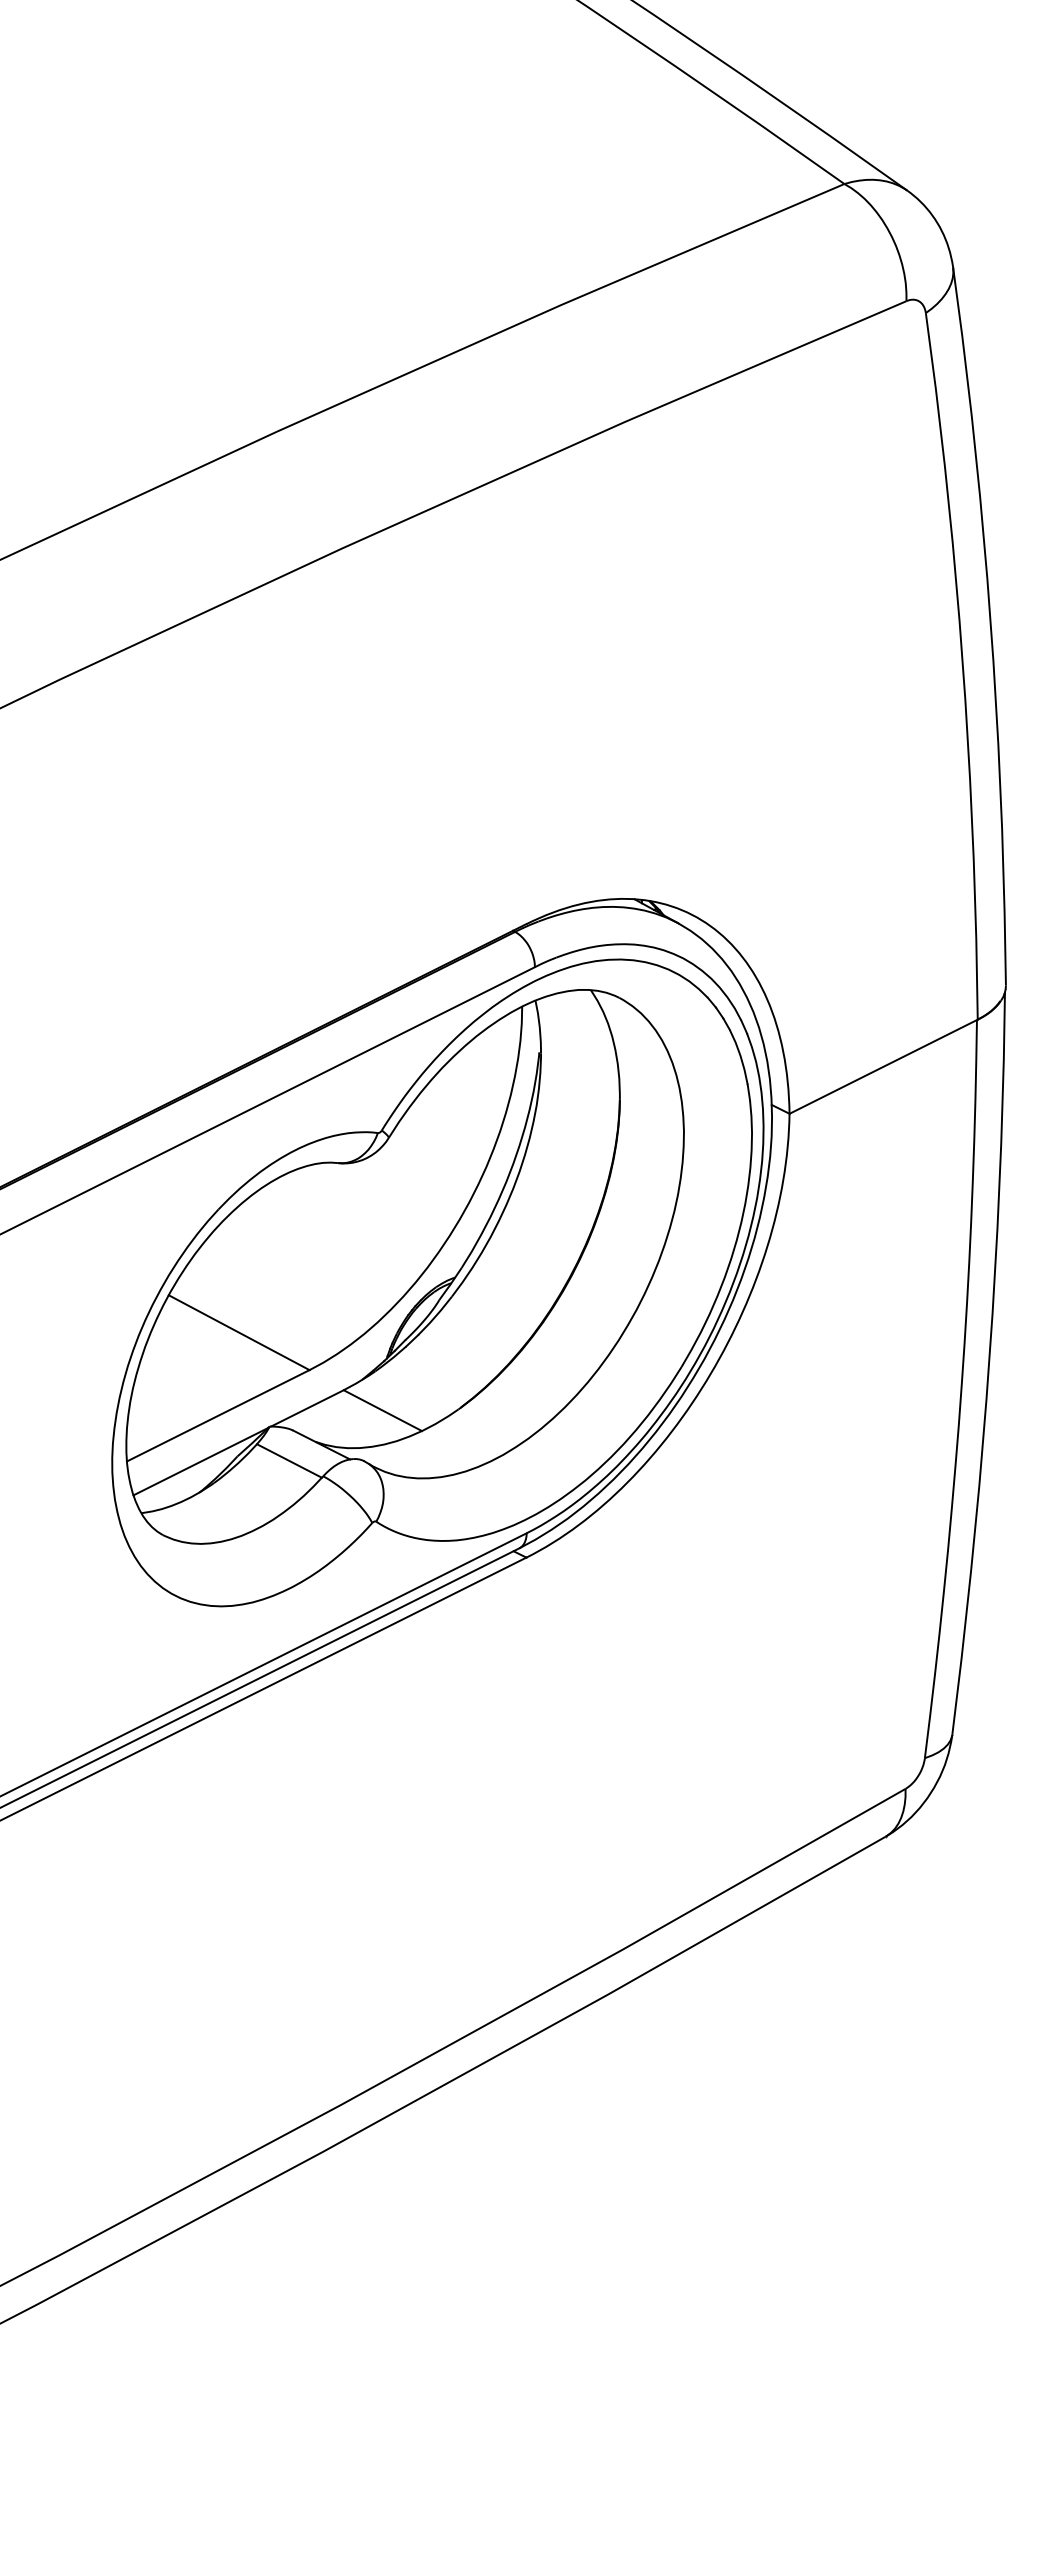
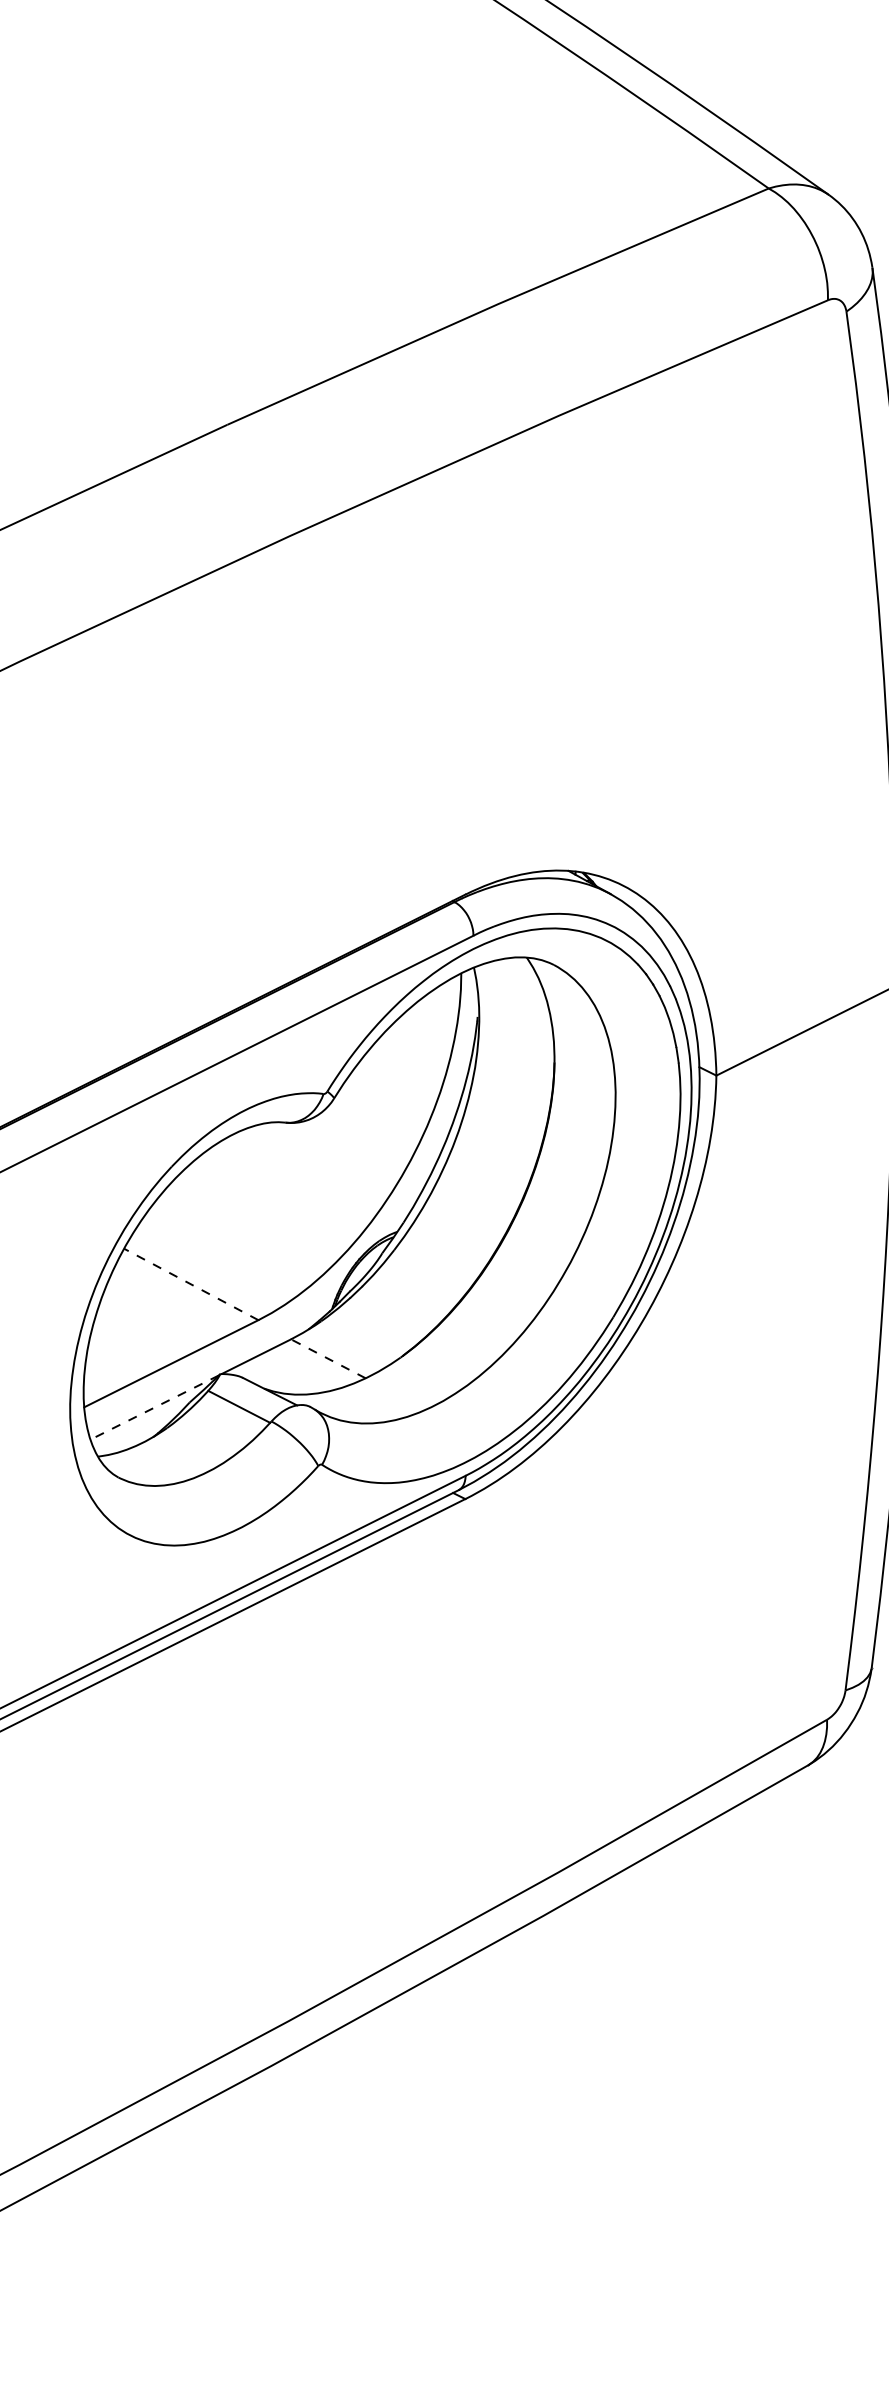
line: (239, 1332) -> (191, 1284), solid -> dashed
line: (382, 1410) -> (328, 1358), solid -> dashed
line: (200, 1461) -> (154, 1407), solid -> dashed

